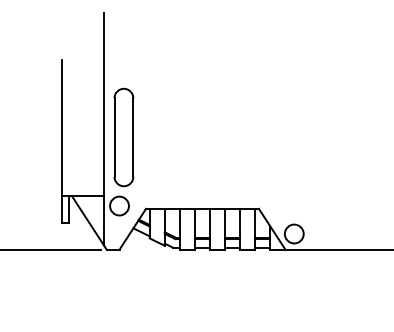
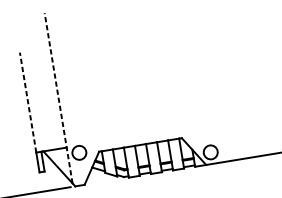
line: (62, 127) -> (28, 102), solid -> dashed
line: (103, 128) -> (58, 97), solid -> dashed
part: (123, 137) -> (74, 102), removed

